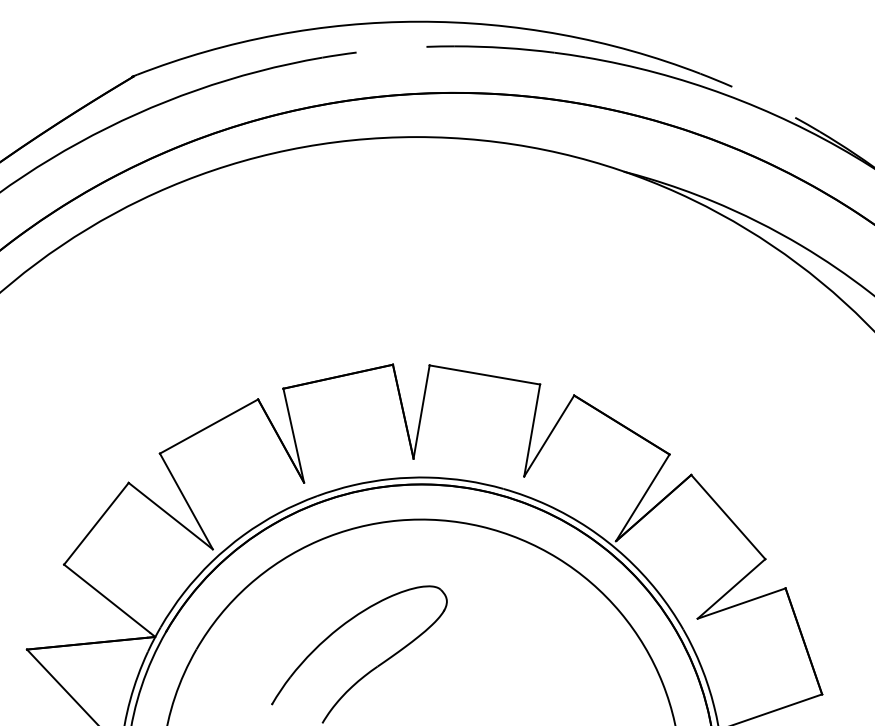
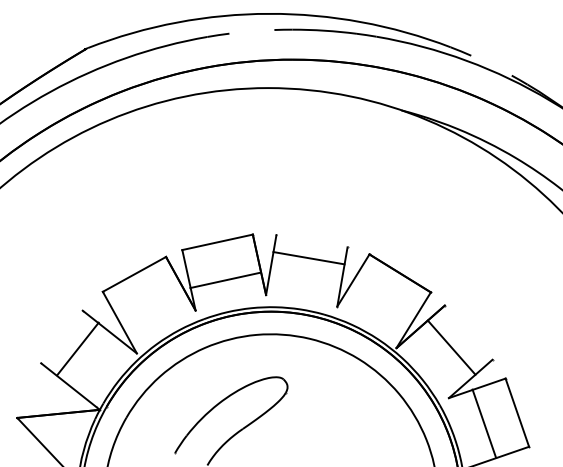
line: (484, 375) -> (308, 258), moved
line: (338, 376) -> (225, 280), moved
line: (728, 516) -> (451, 347), moved
line: (95, 523) -> (77, 348), moved
line: (804, 641) -> (484, 423), moved

